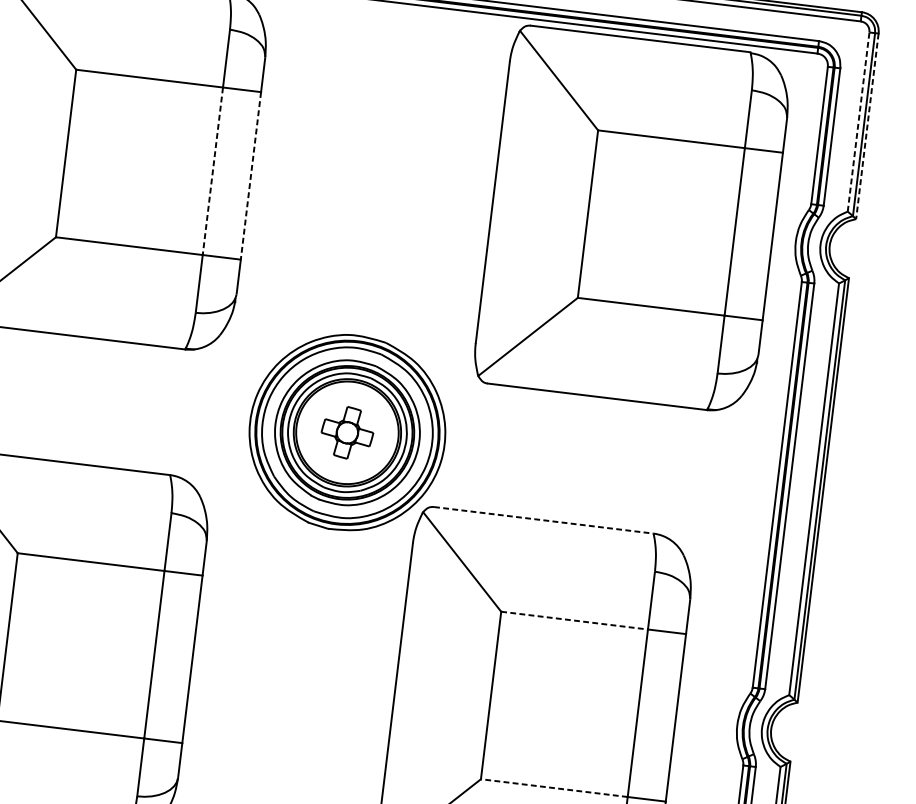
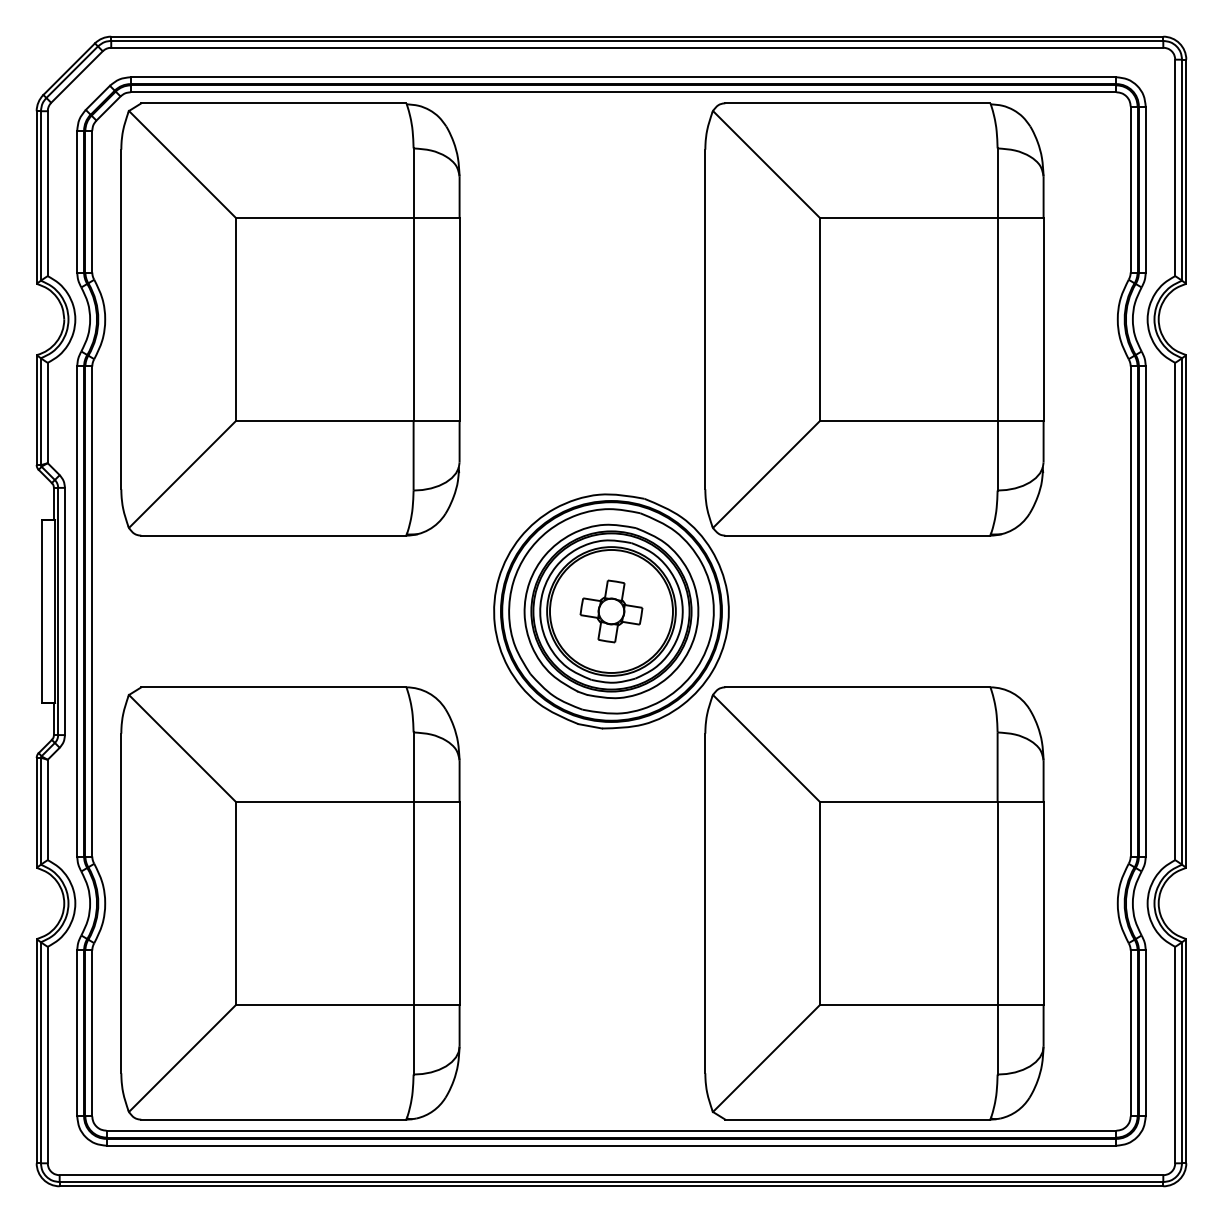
line: (858, 121) -> (1175, 167), dashed -> solid
line: (867, 127) -> (1186, 172), dashed -> solid
line: (212, 172) -> (413, 320), dashed -> solid
line: (250, 176) -> (459, 320), dashed -> solid
part: (632, 219) -> (874, 319), moved
line: (543, 520) -> (857, 687), dashed -> solid
line: (574, 620) -> (908, 802), dashed -> solid
line: (553, 787) -> (908, 1004), dashed -> solid

